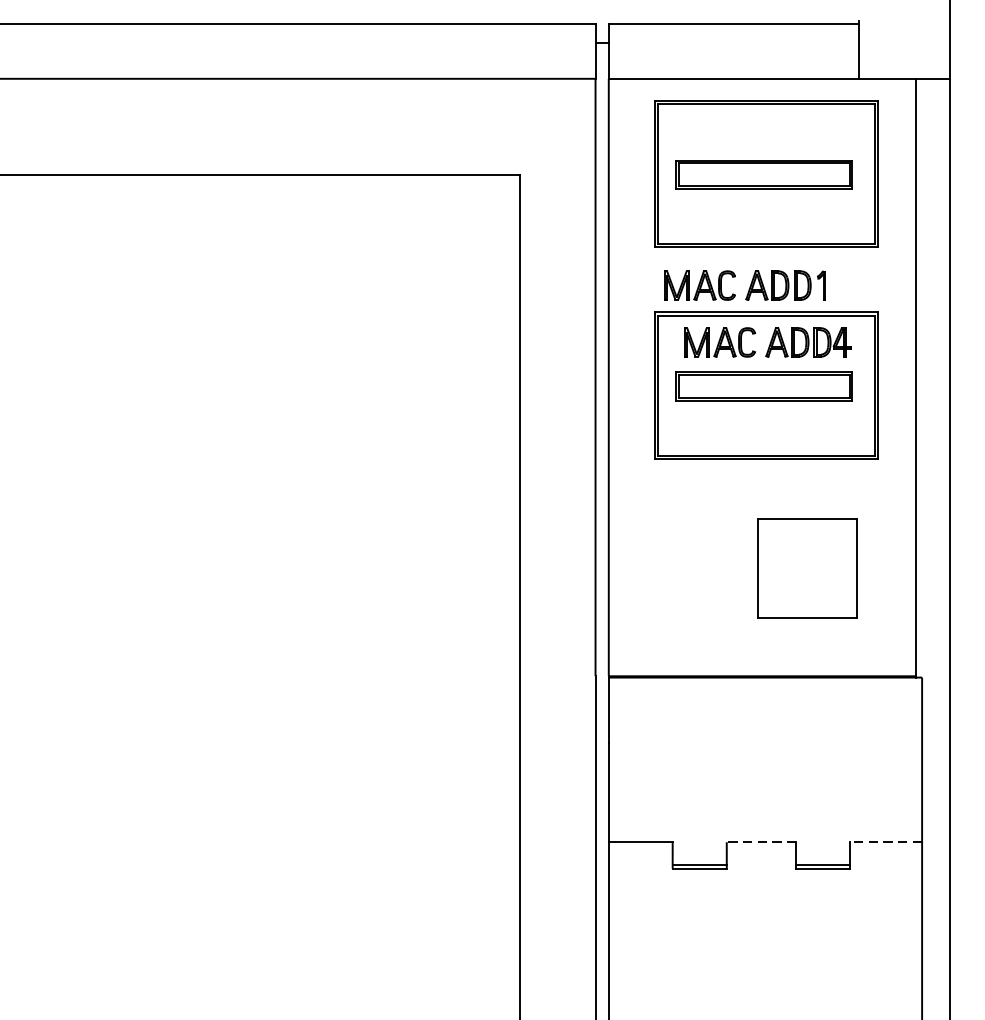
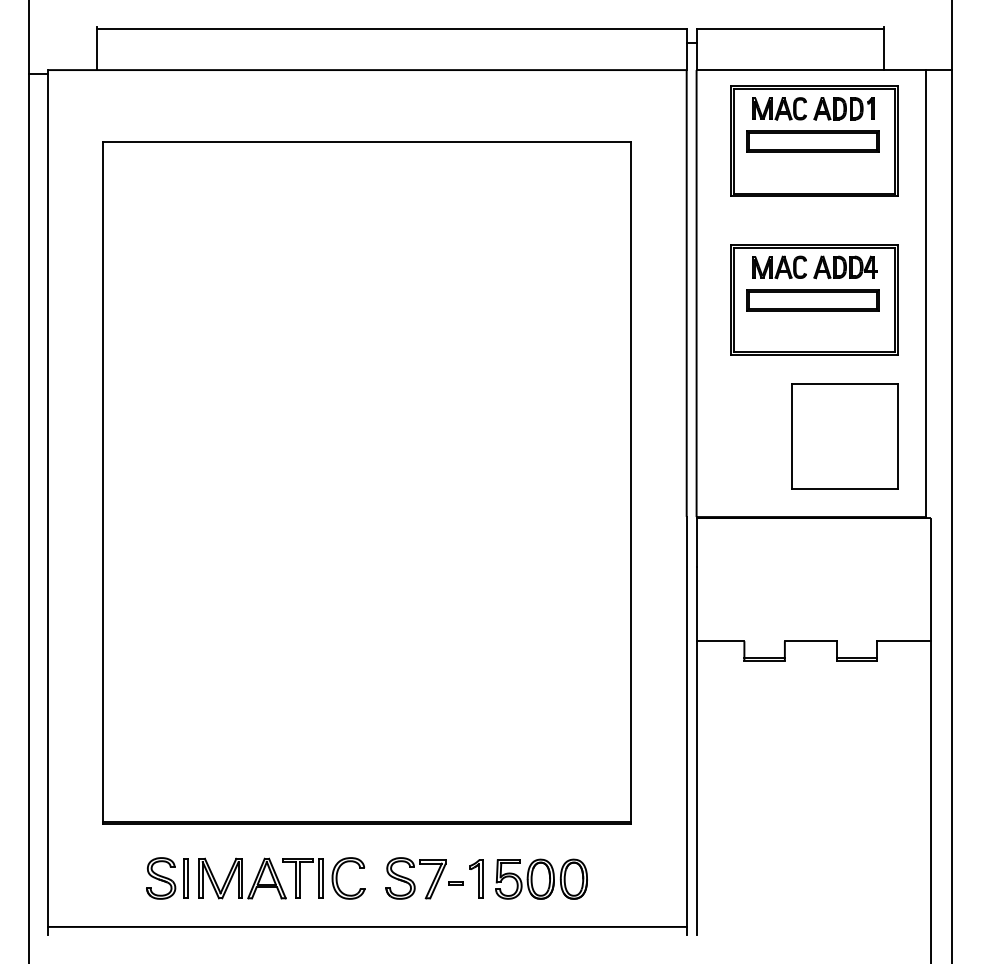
part: (745, 285) -> (813, 108), moved
part: (806, 568) -> (844, 436), size x1.43
line: (761, 842) -> (810, 641), dashed -> solid
line: (886, 842) -> (904, 641), dashed -> solid

